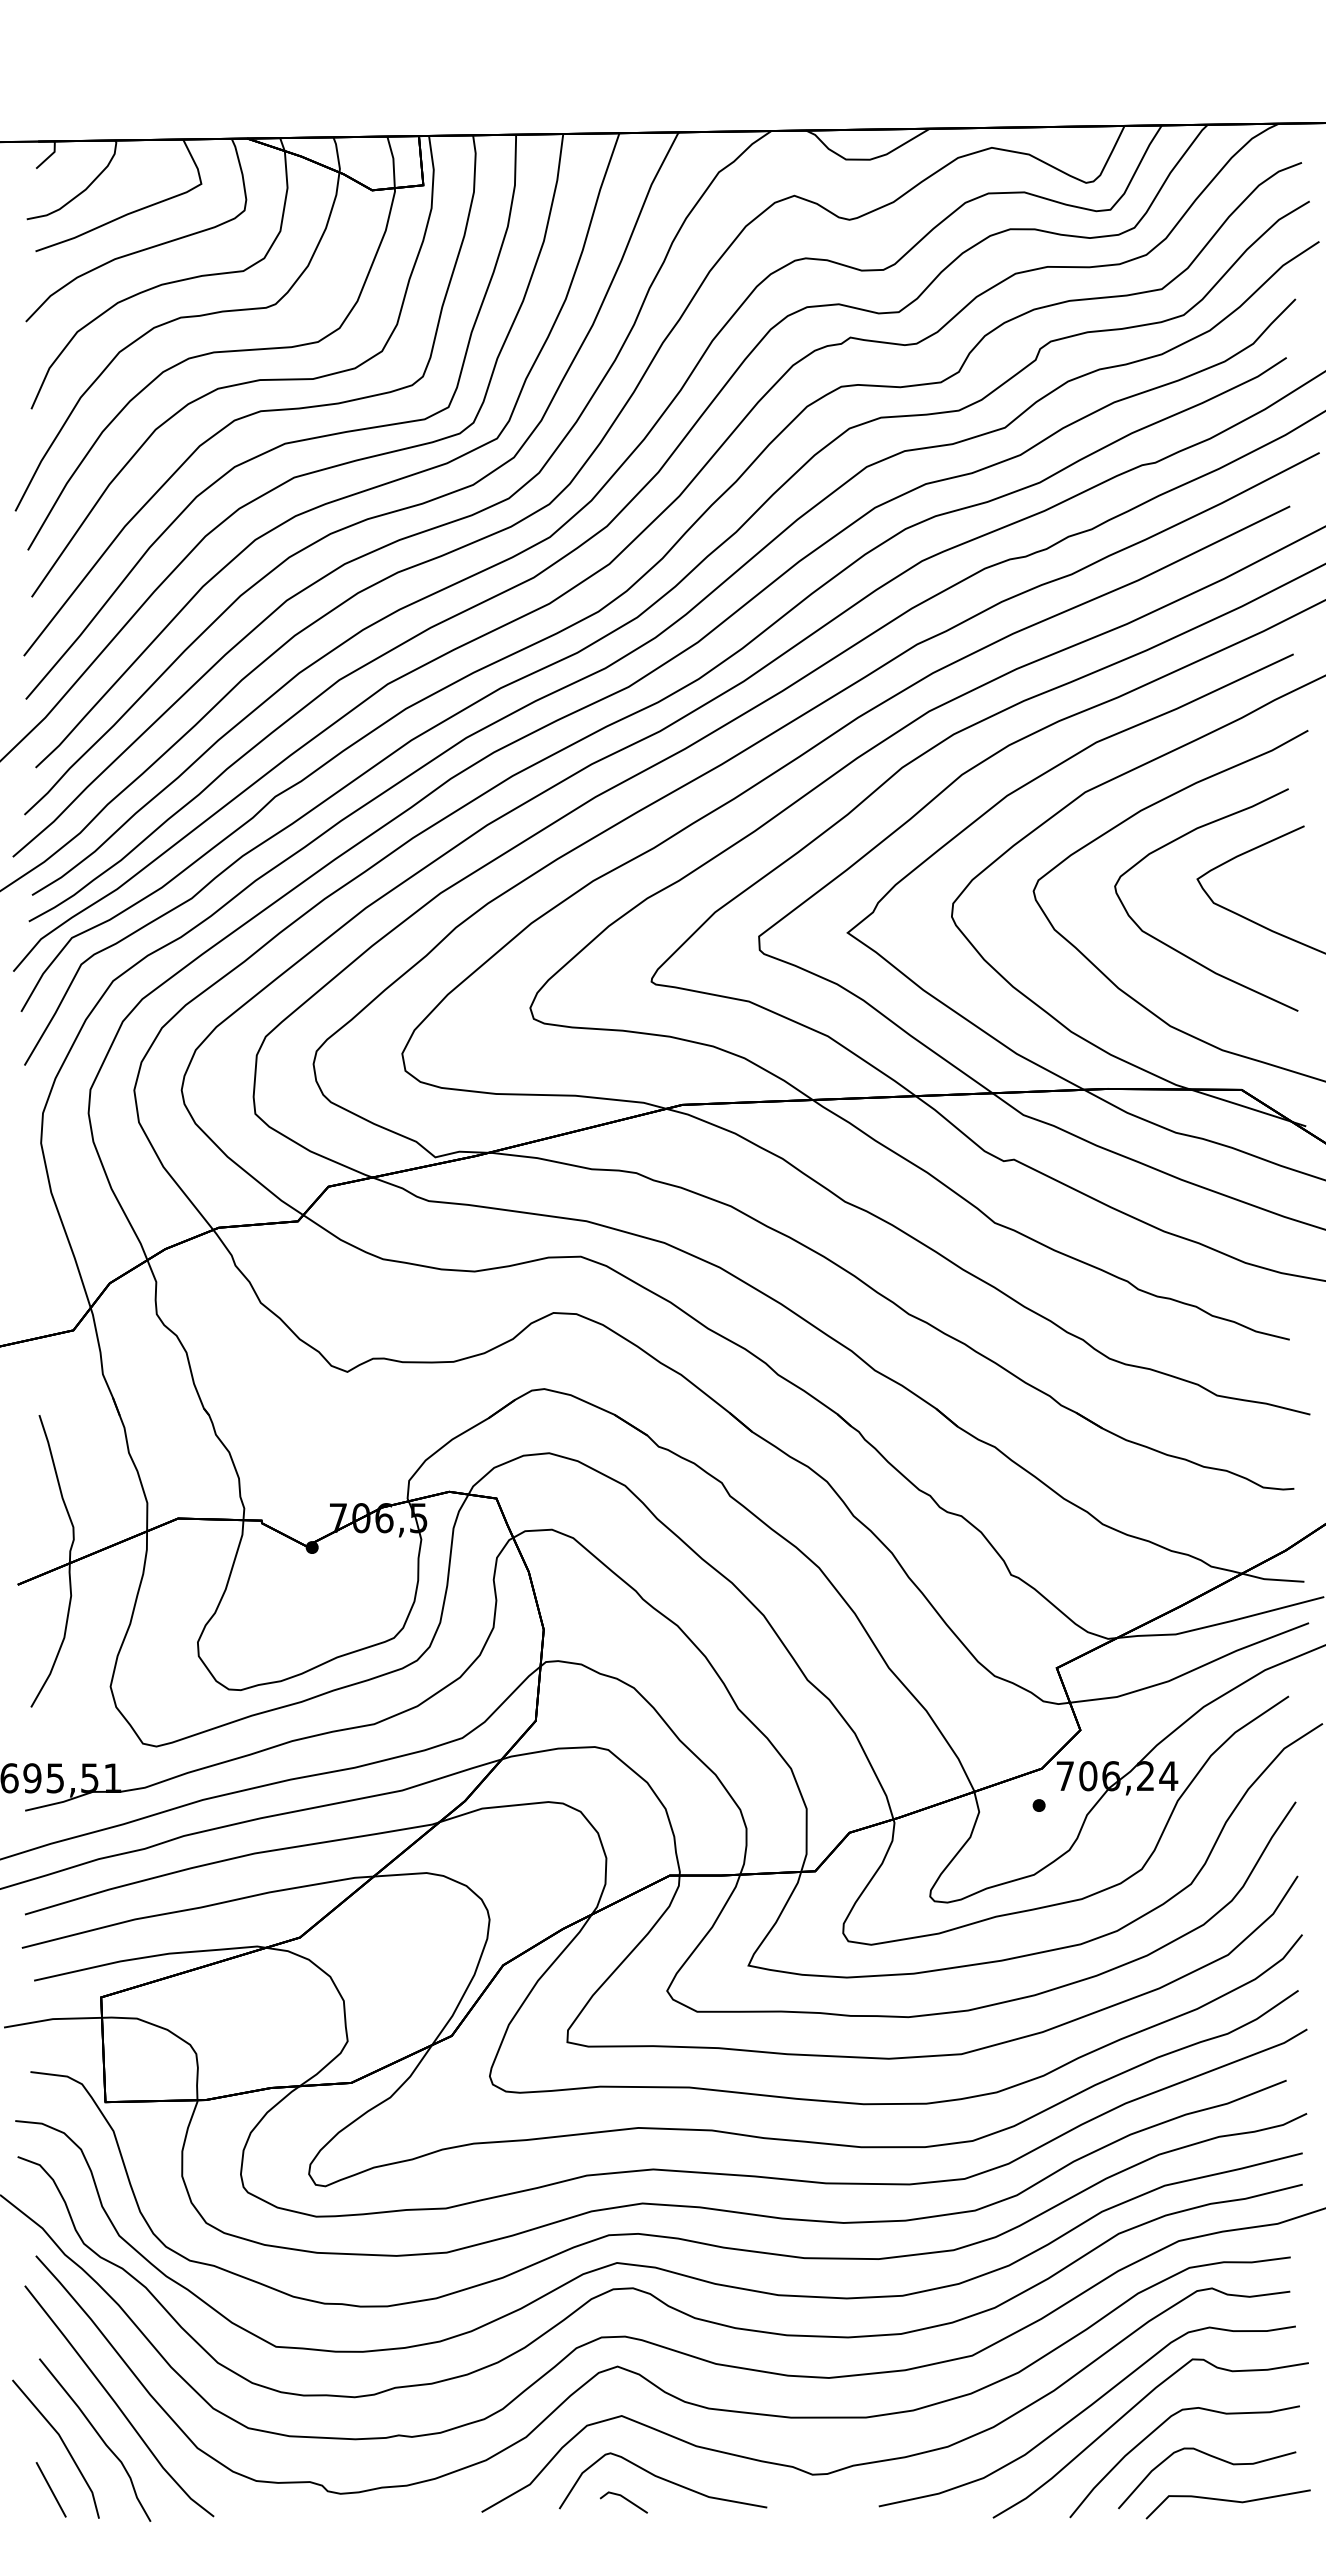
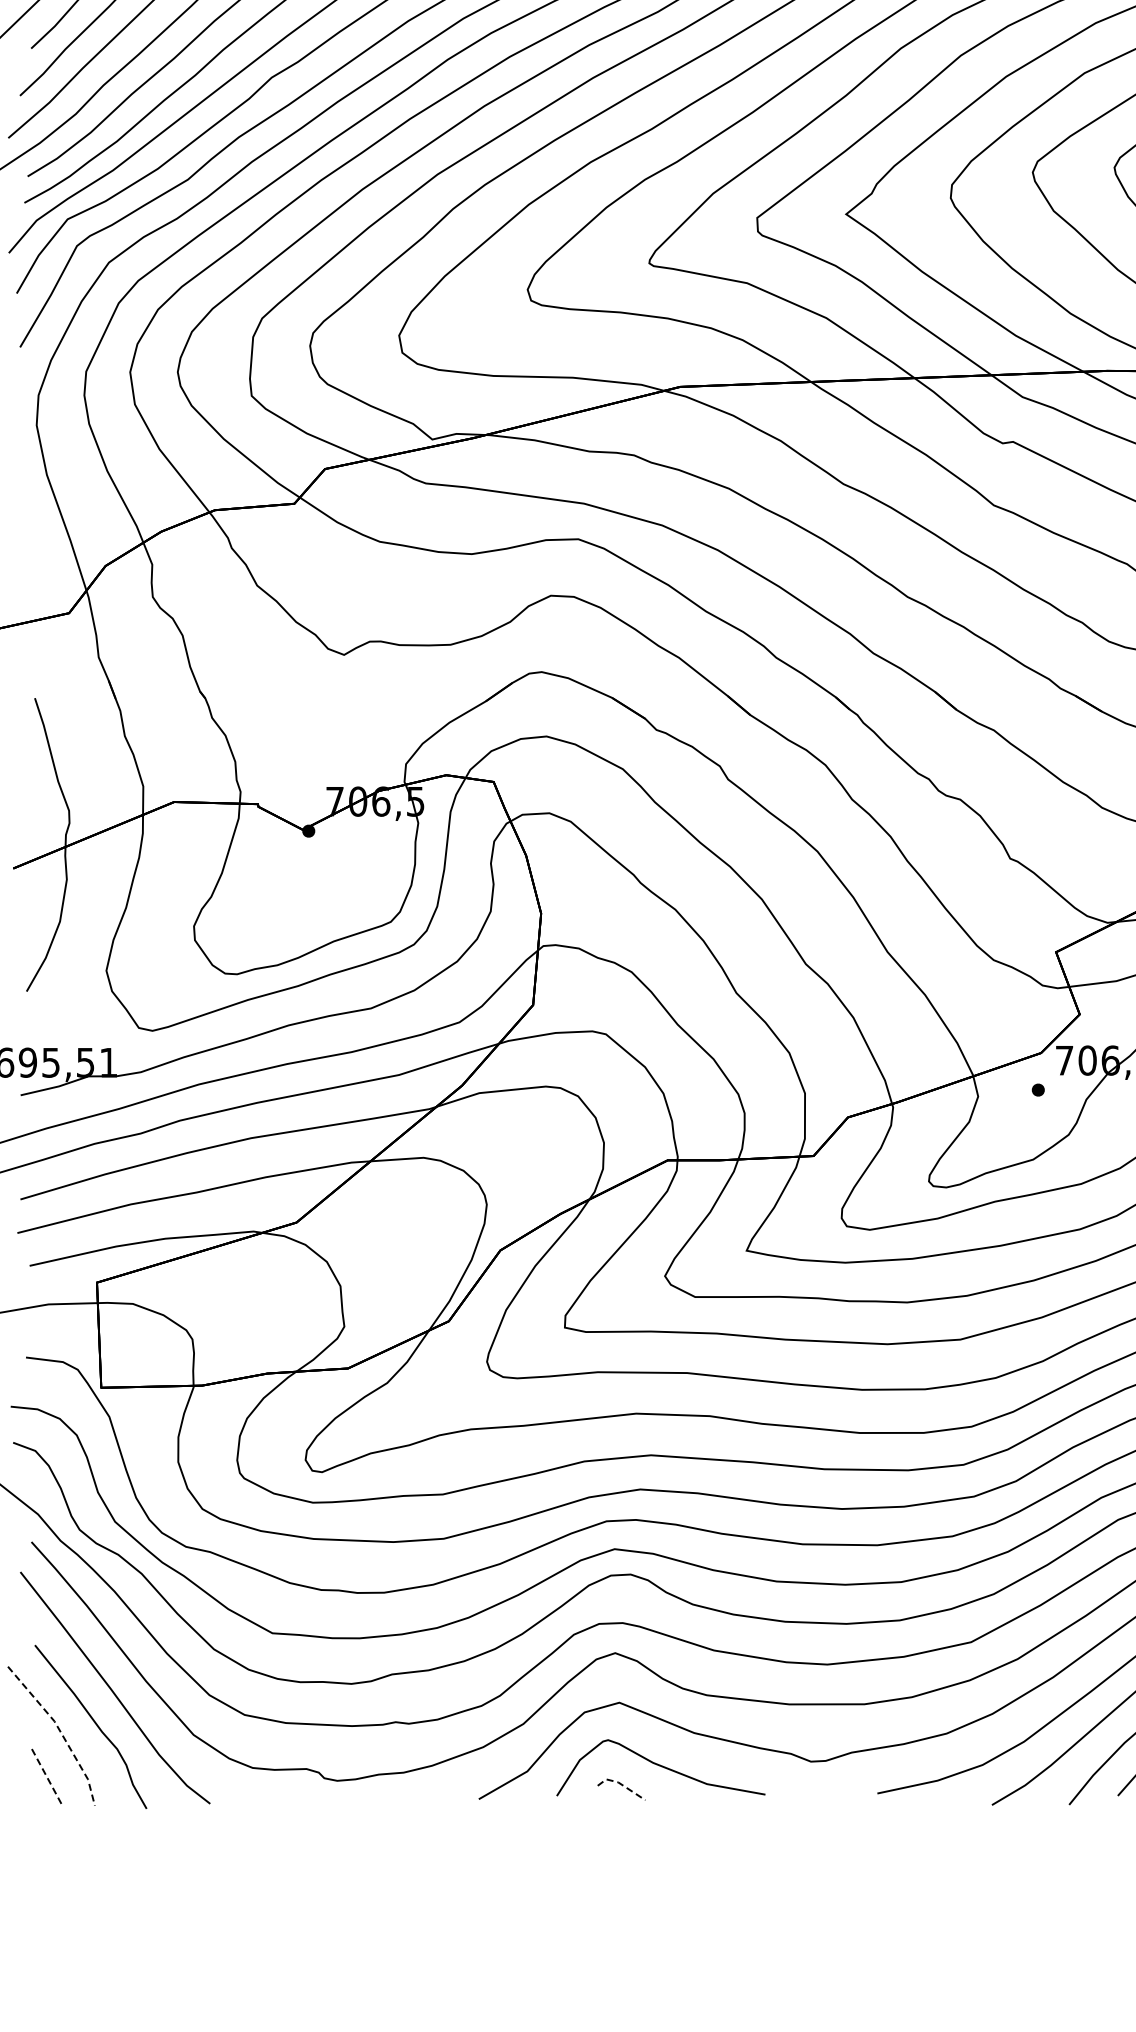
line: (64, 2444) -> (60, 1731), solid -> dashed
line: (51, 2490) -> (47, 1777), solid -> dashed
line: (623, 2497) -> (621, 1784), solid -> dashed

